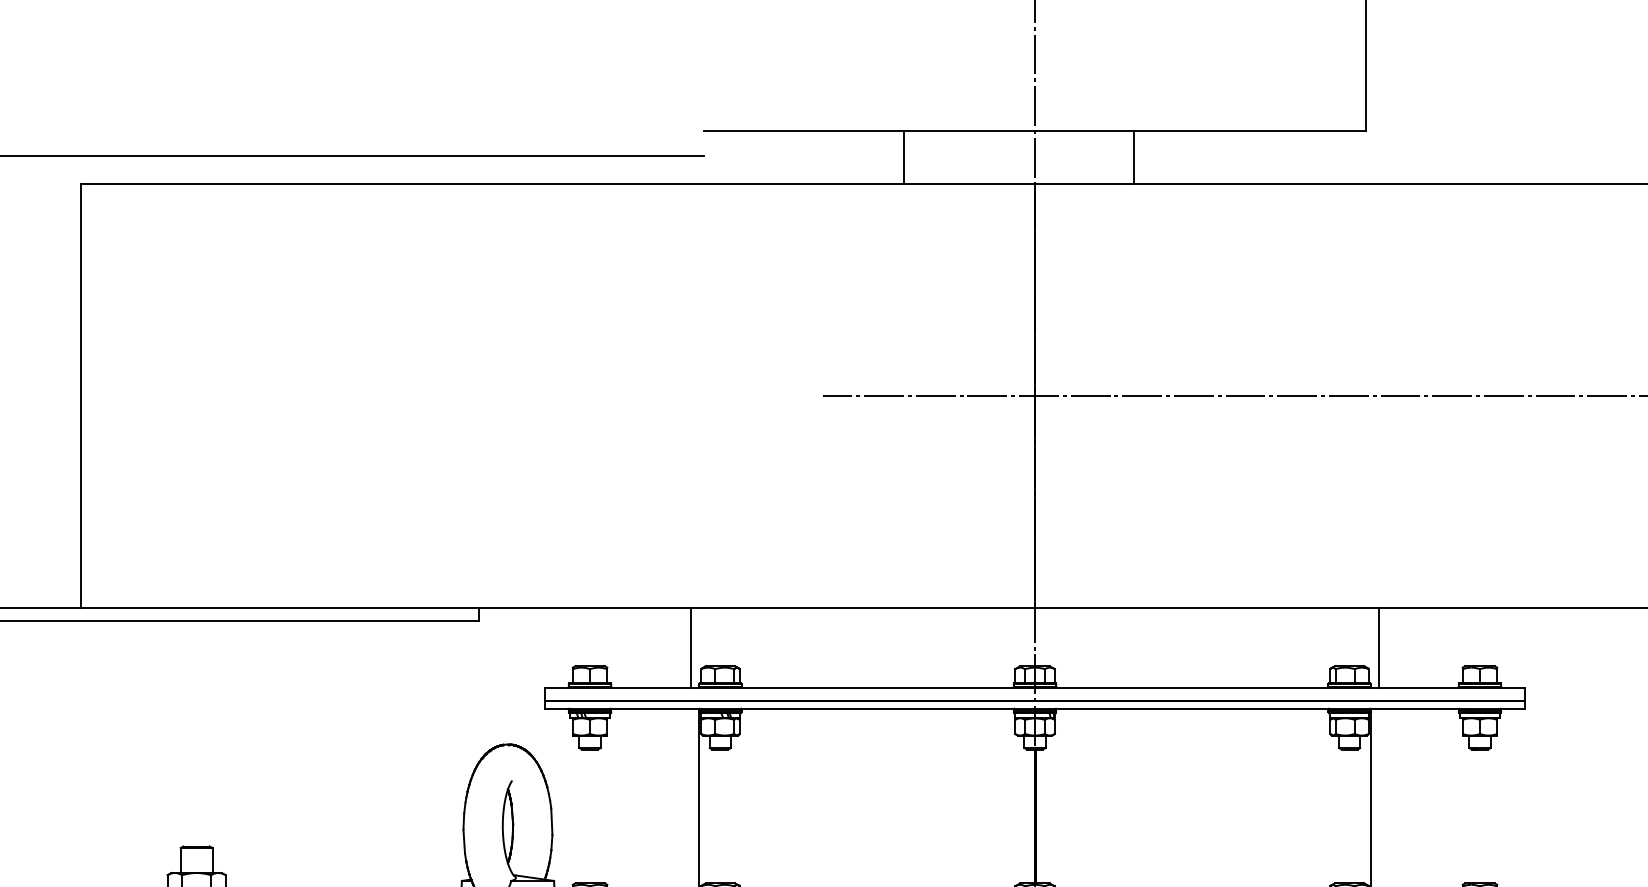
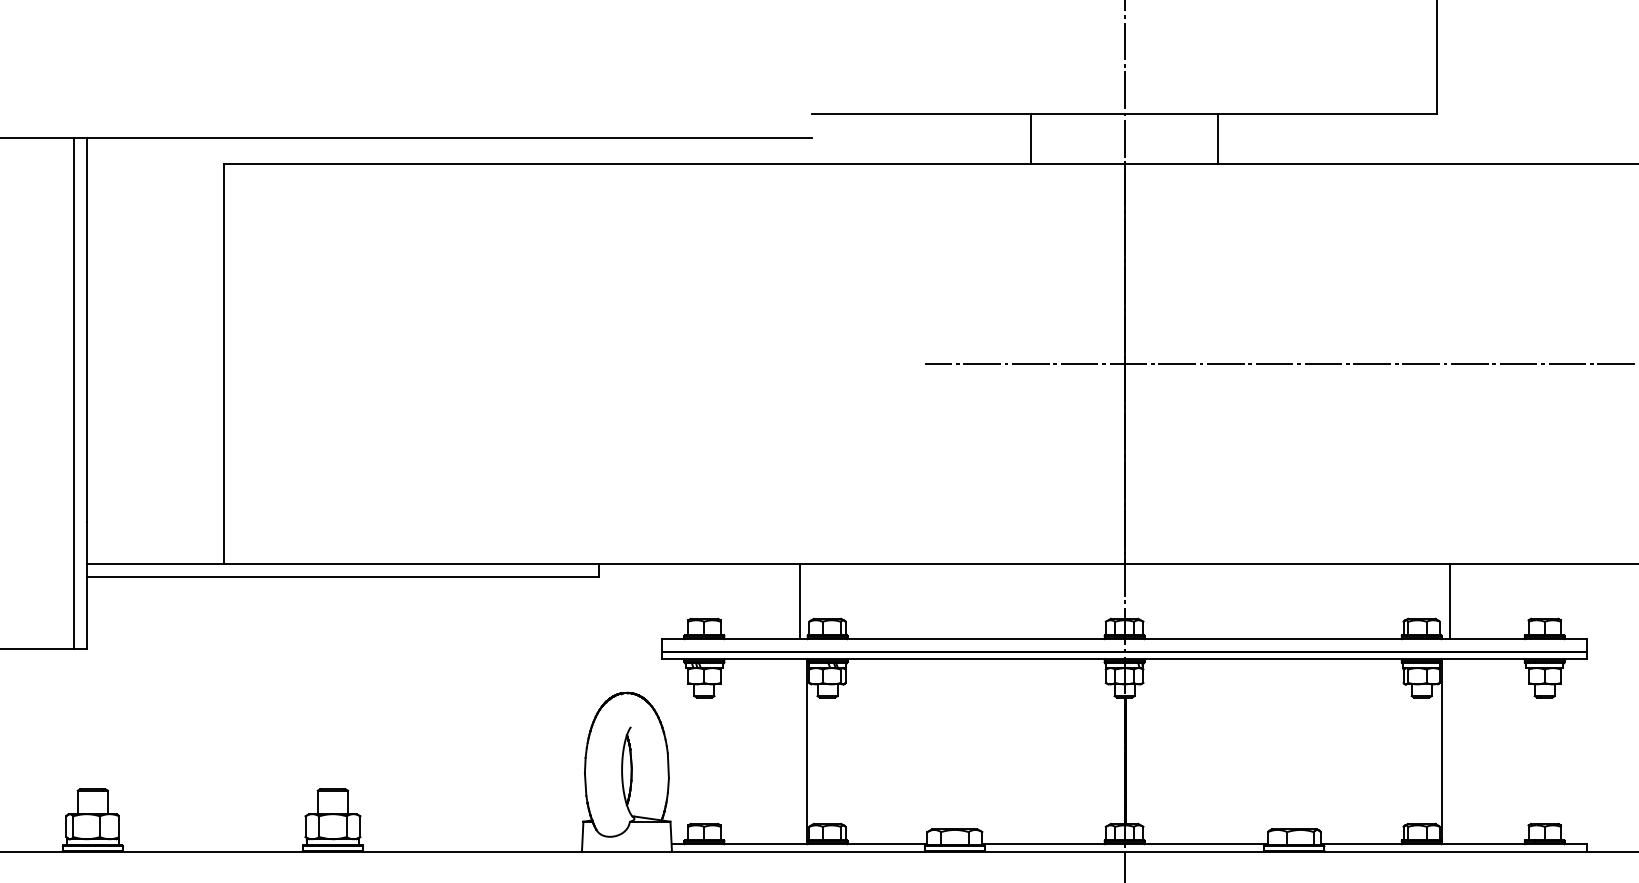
line: (903, 157) -> (1030, 138), moved

